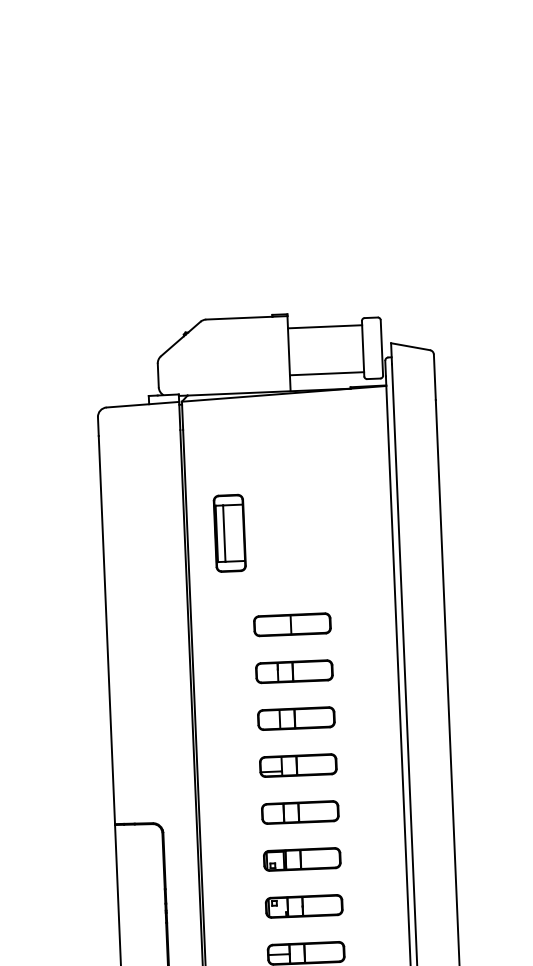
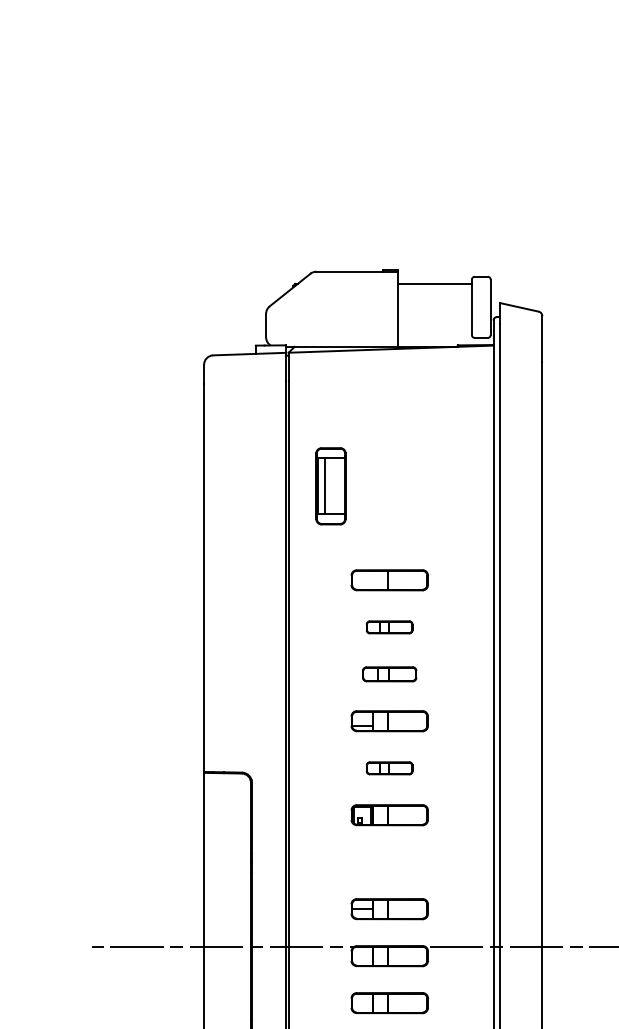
line: (326, 373) -> (434, 330), removed
part: (294, 672) -> (389, 627), size x0.6
part: (296, 718) -> (389, 674), size x0.7
part: (300, 812) -> (389, 768), size x0.6
part: (304, 906) -> (389, 862), removed

